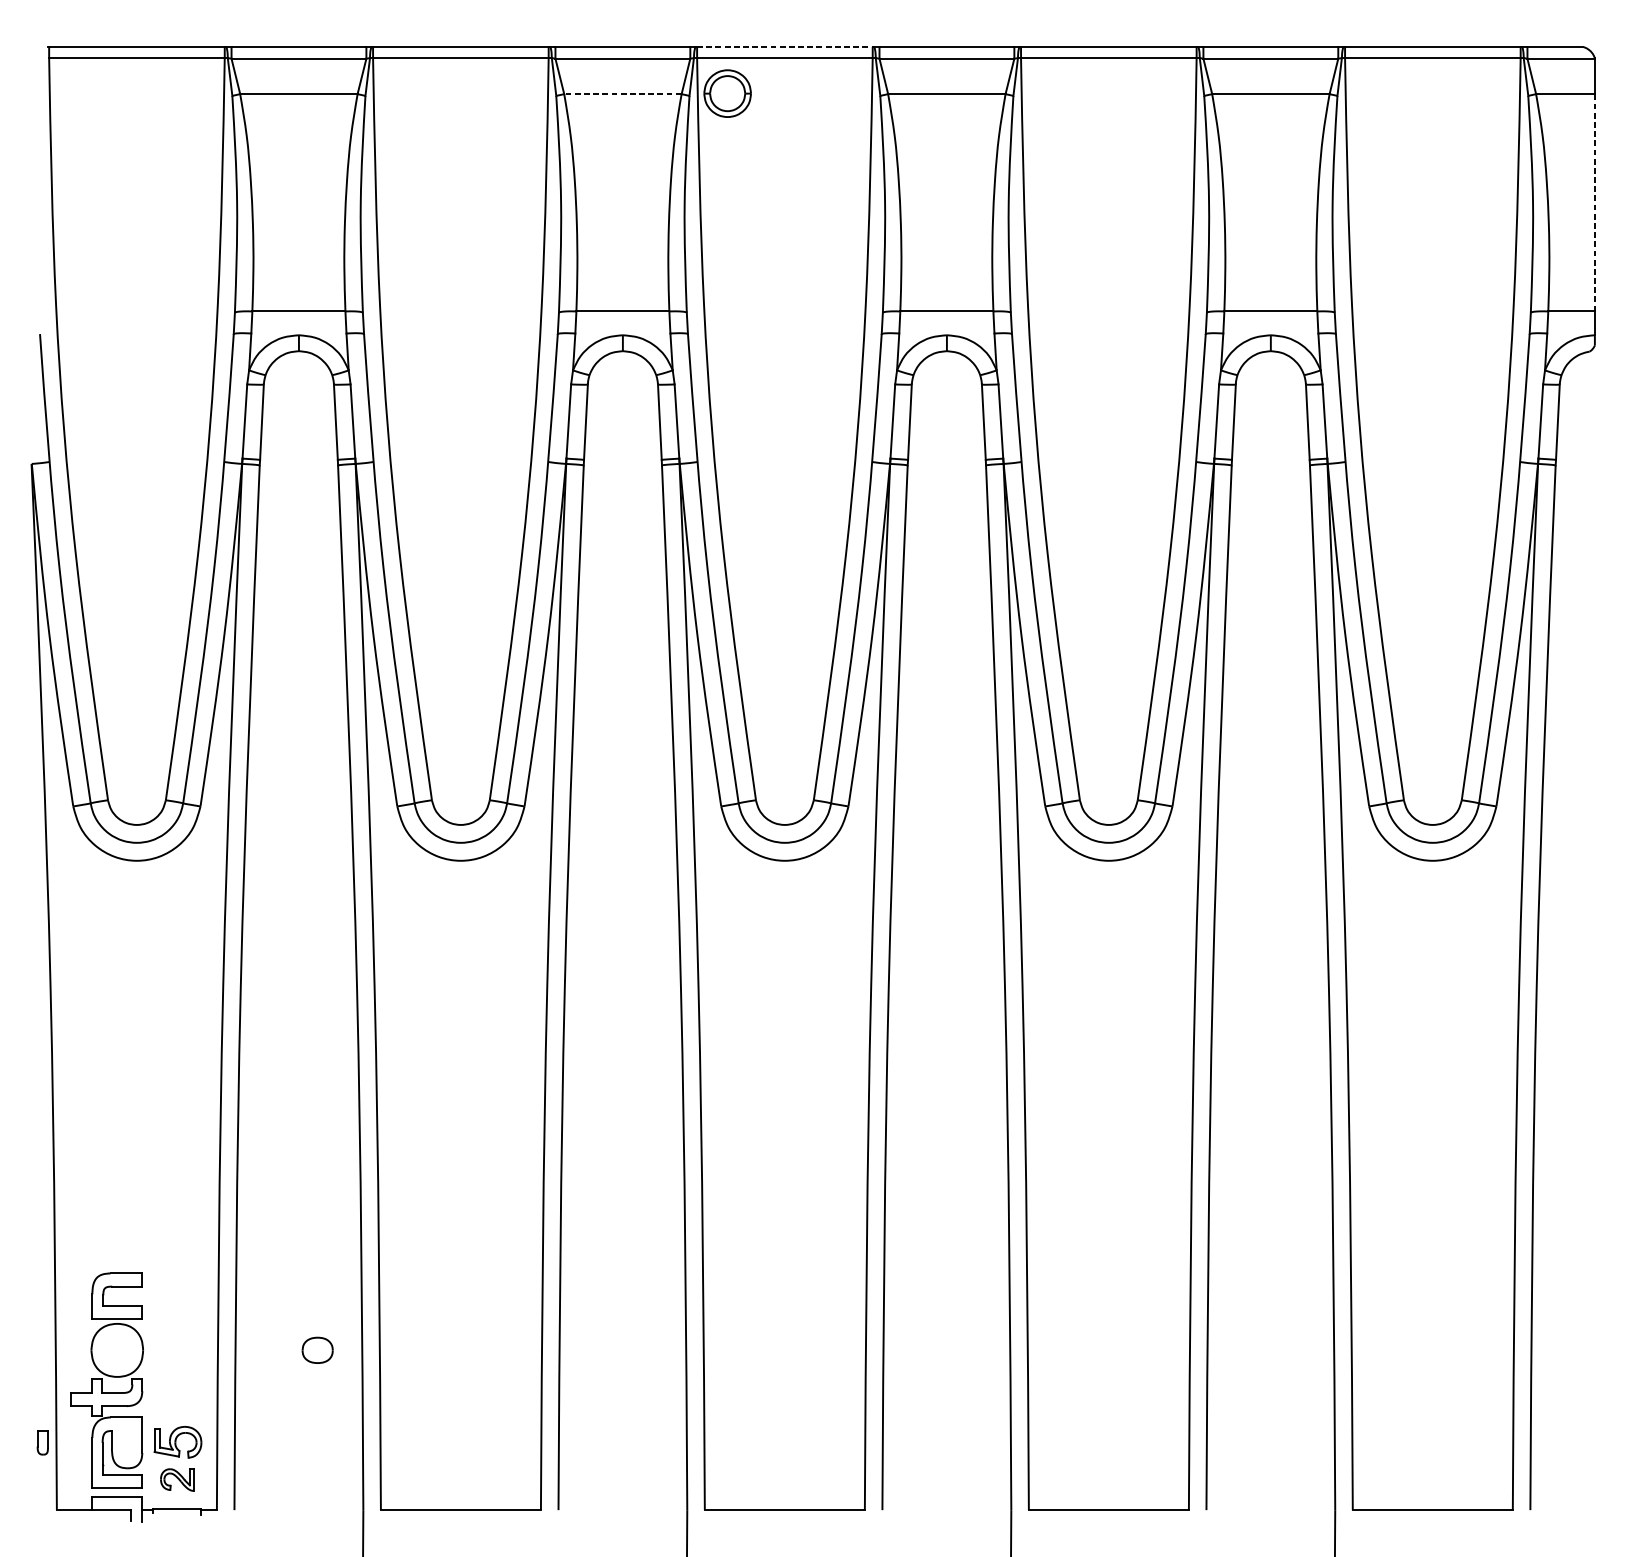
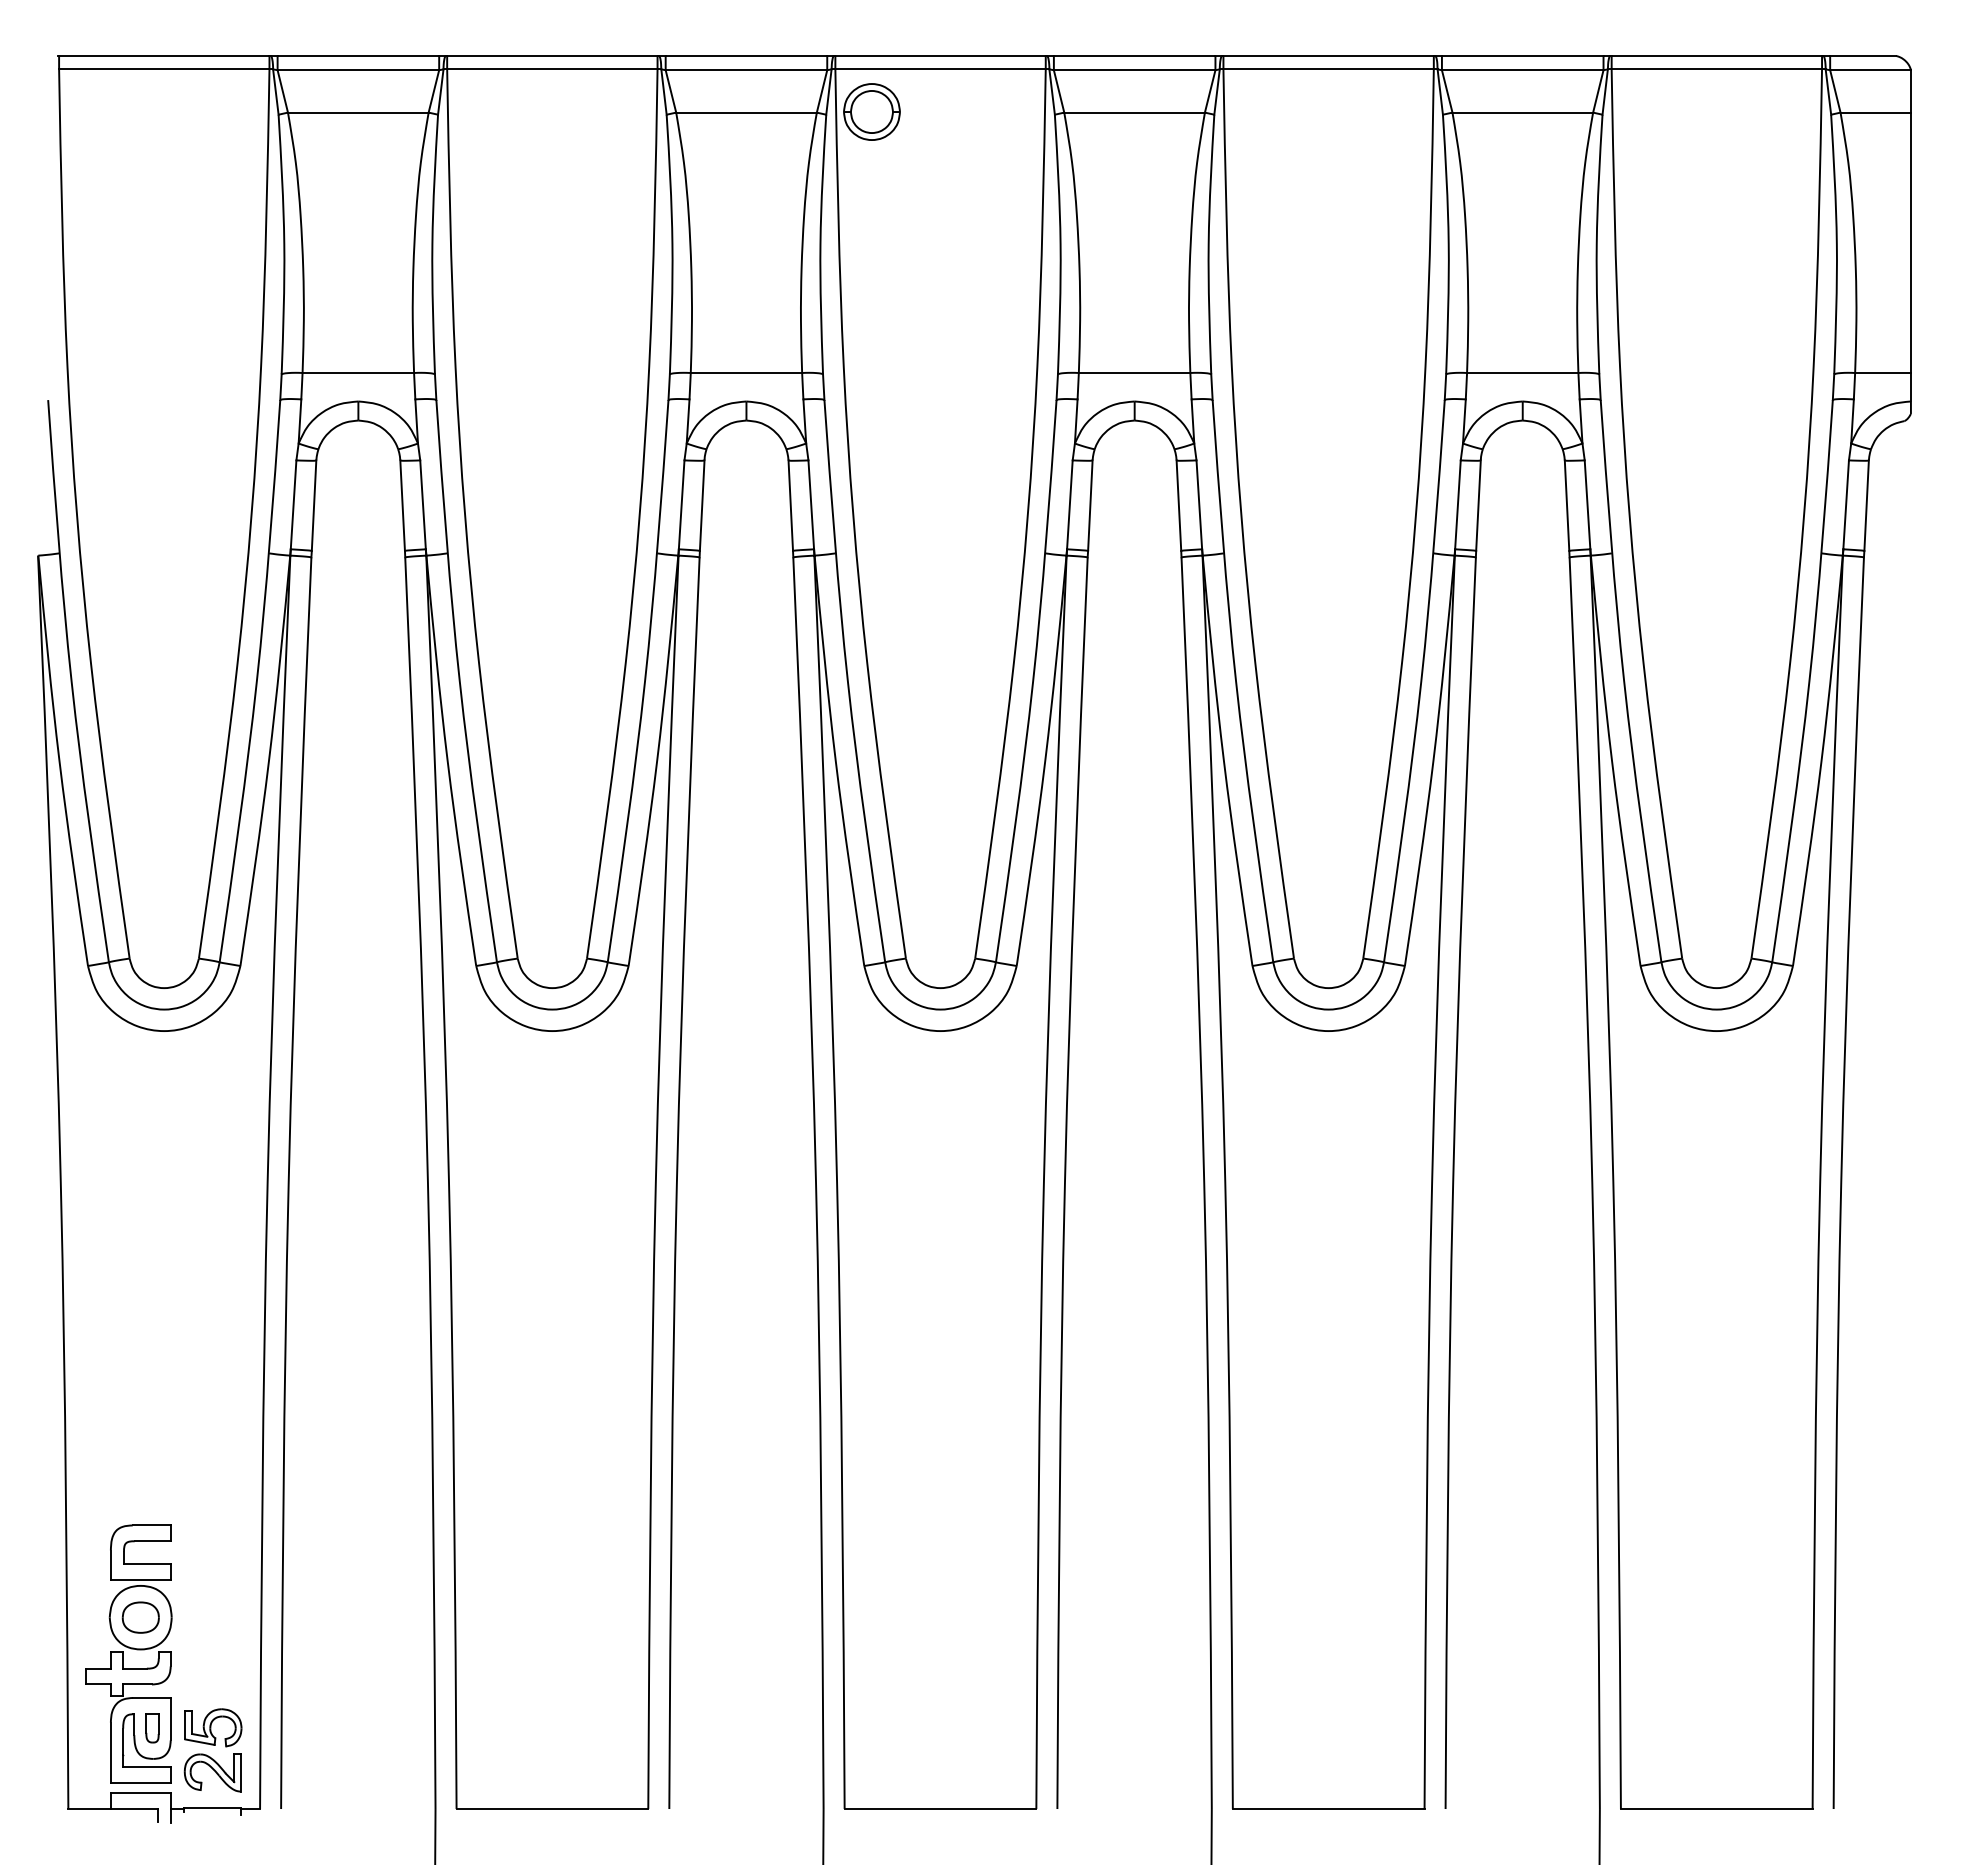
line: (785, 46) -> (941, 55), dashed -> solid
line: (622, 94) -> (746, 112), dashed -> solid
line: (1594, 202) -> (1910, 242), dashed -> solid
part: (317, 1350) -> (140, 1617), moved
part: (42, 1442) -> (152, 1728), moved
part: (177, 1479) -> (212, 1772), size x1.43

